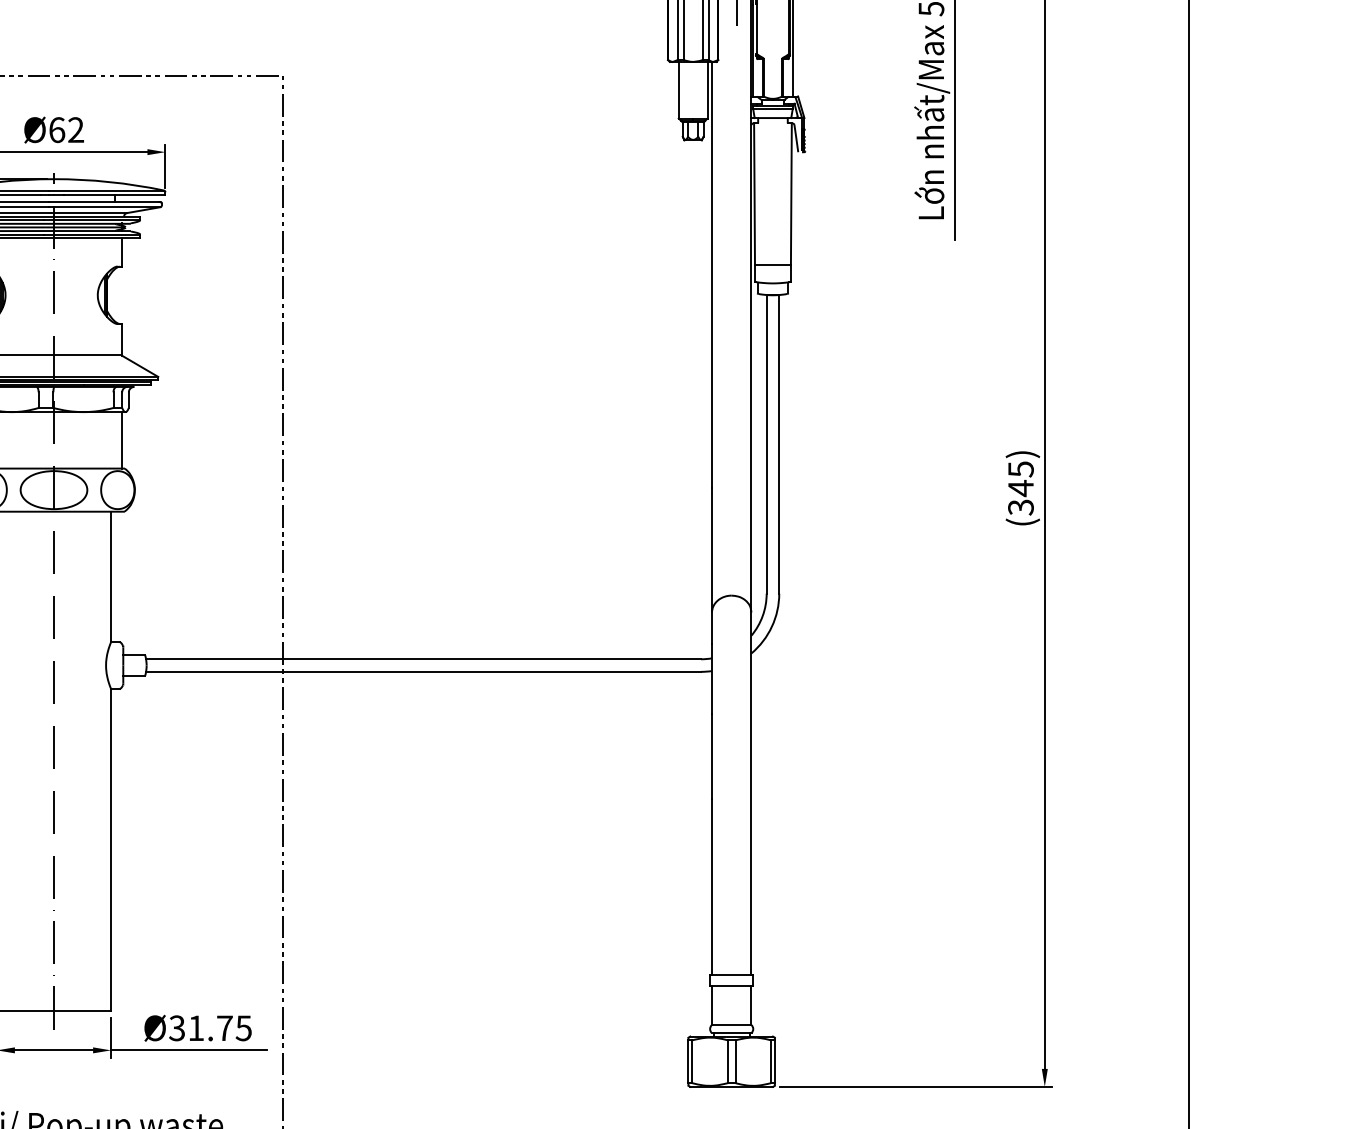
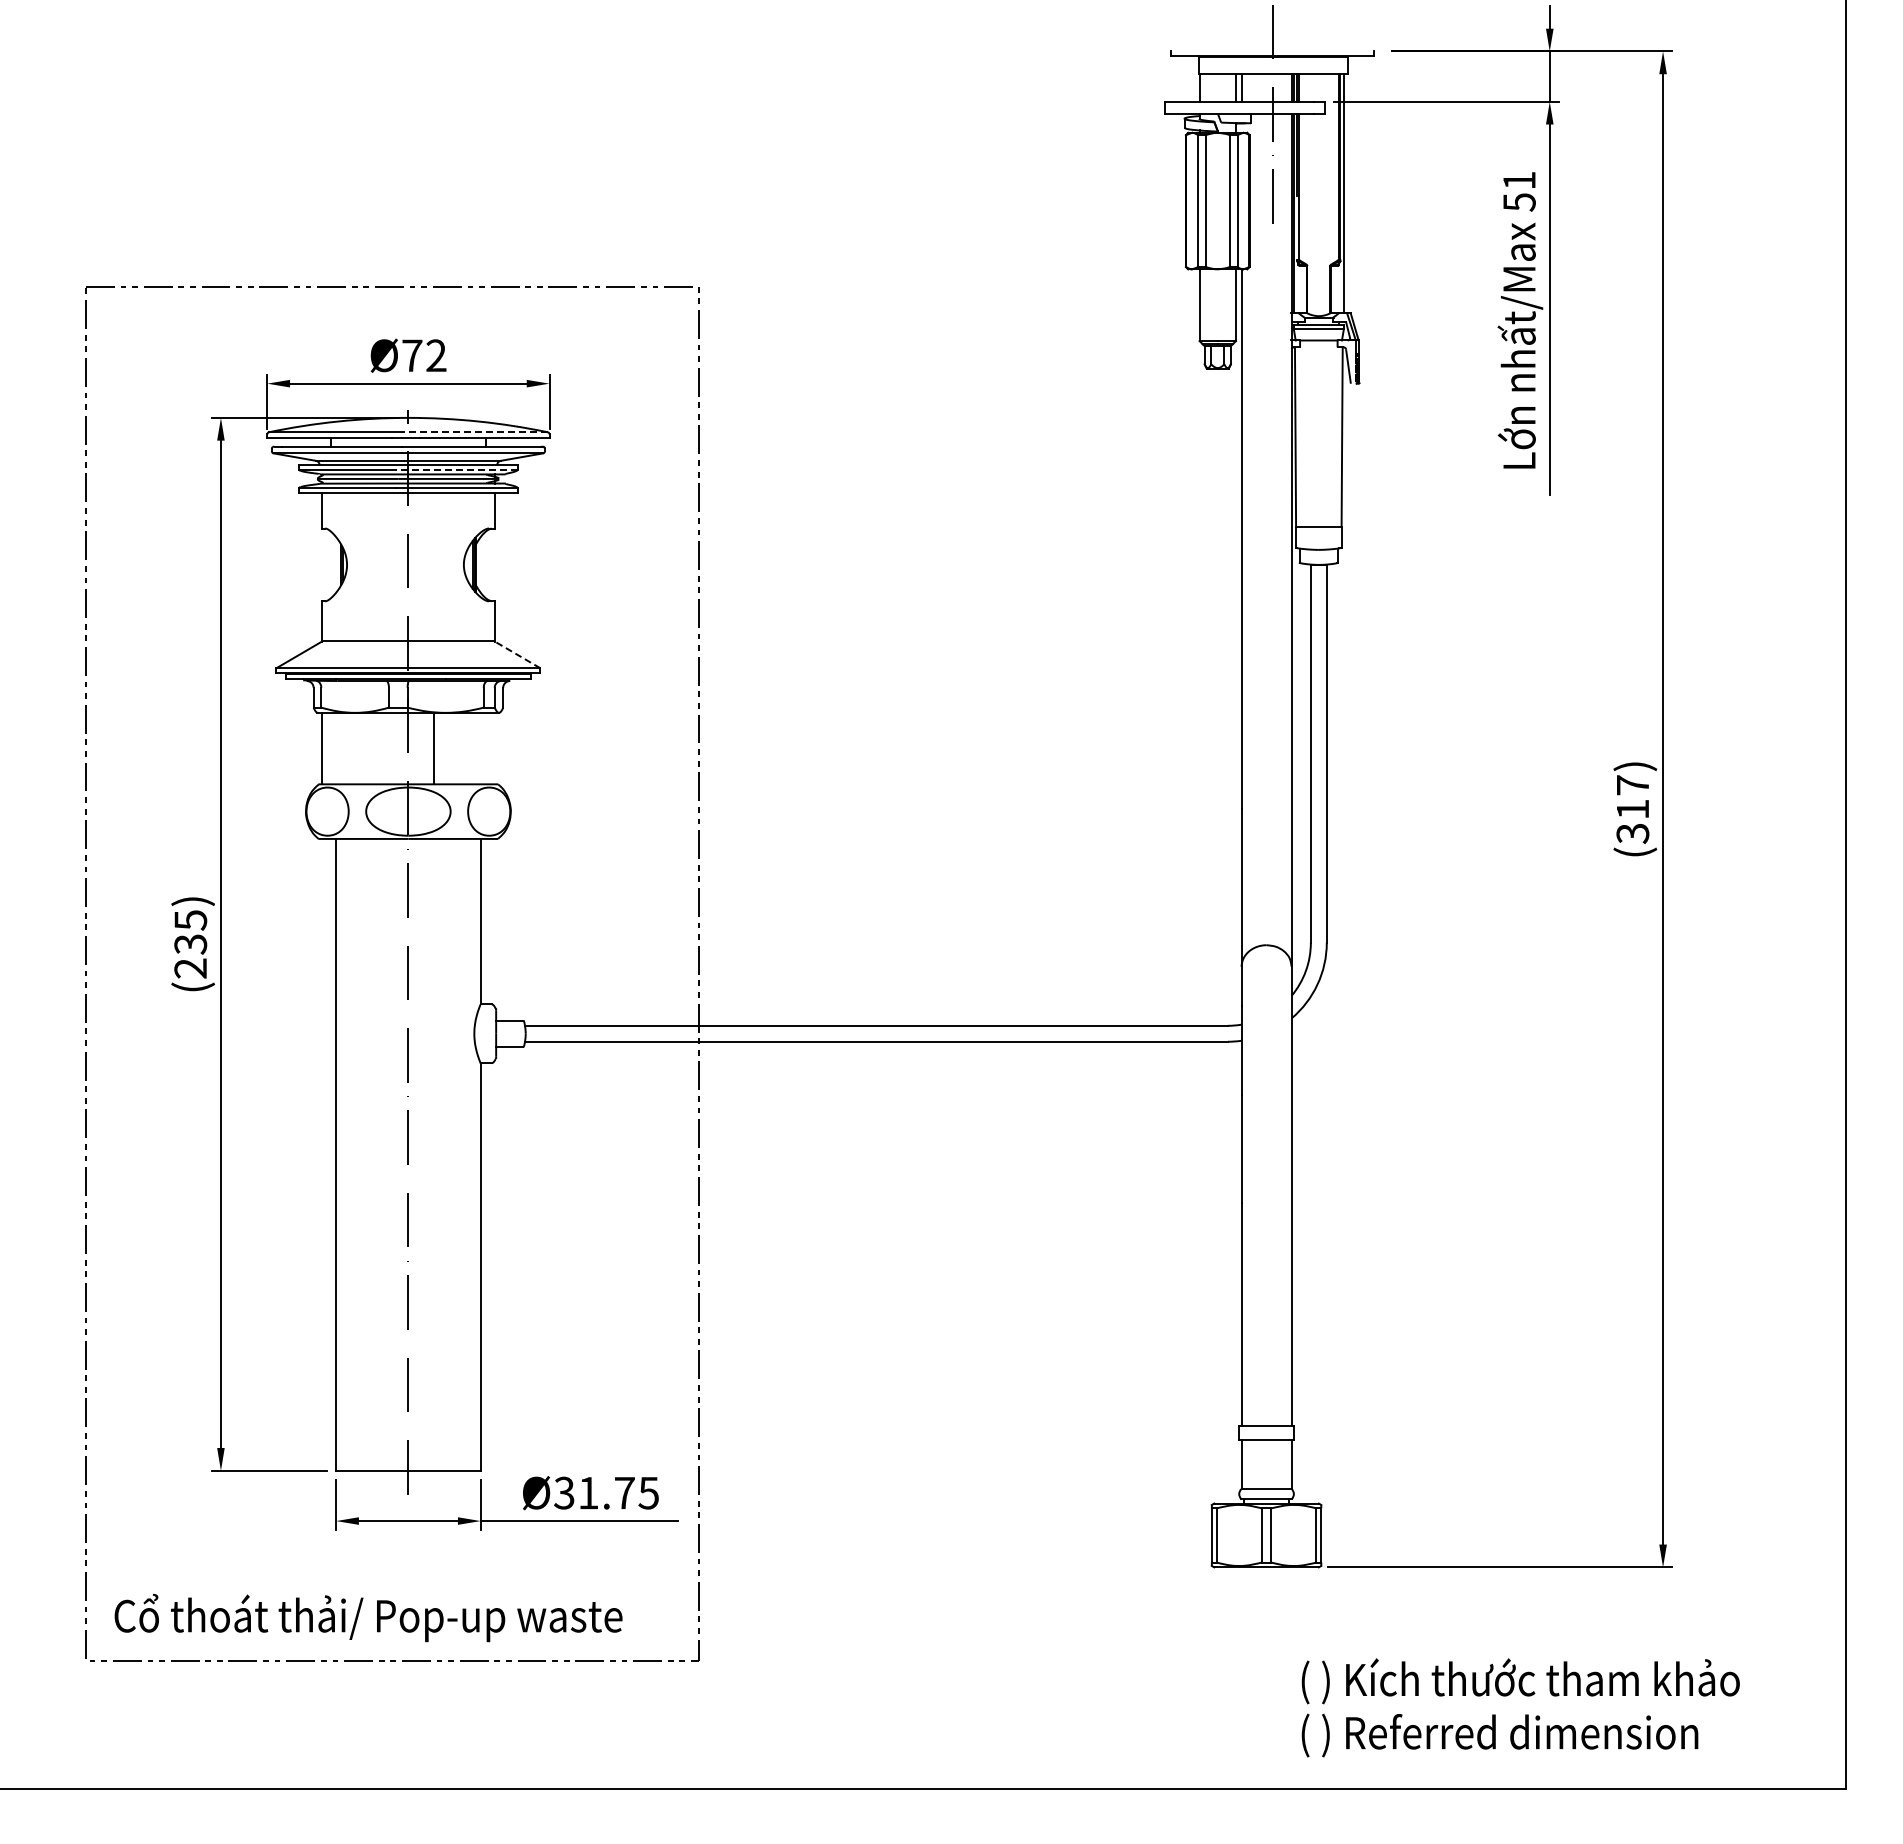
text: (57, 129) -> (412, 355), Ø62 -> Ø72
line: (106, 190) -> (474, 432), solid -> dashed
line: (91, 219) -> (456, 469), solid -> dashed
line: (140, 366) -> (517, 654), solid -> dashed
line: (121, 440) -> (433, 748), moved
text: (1021, 478) -> (1633, 797), (345) -> (317)

